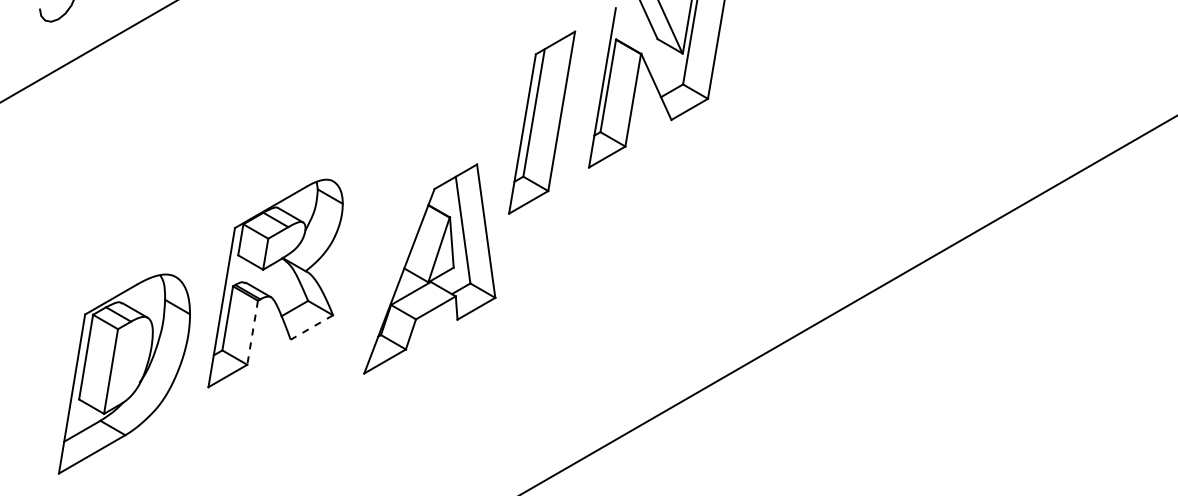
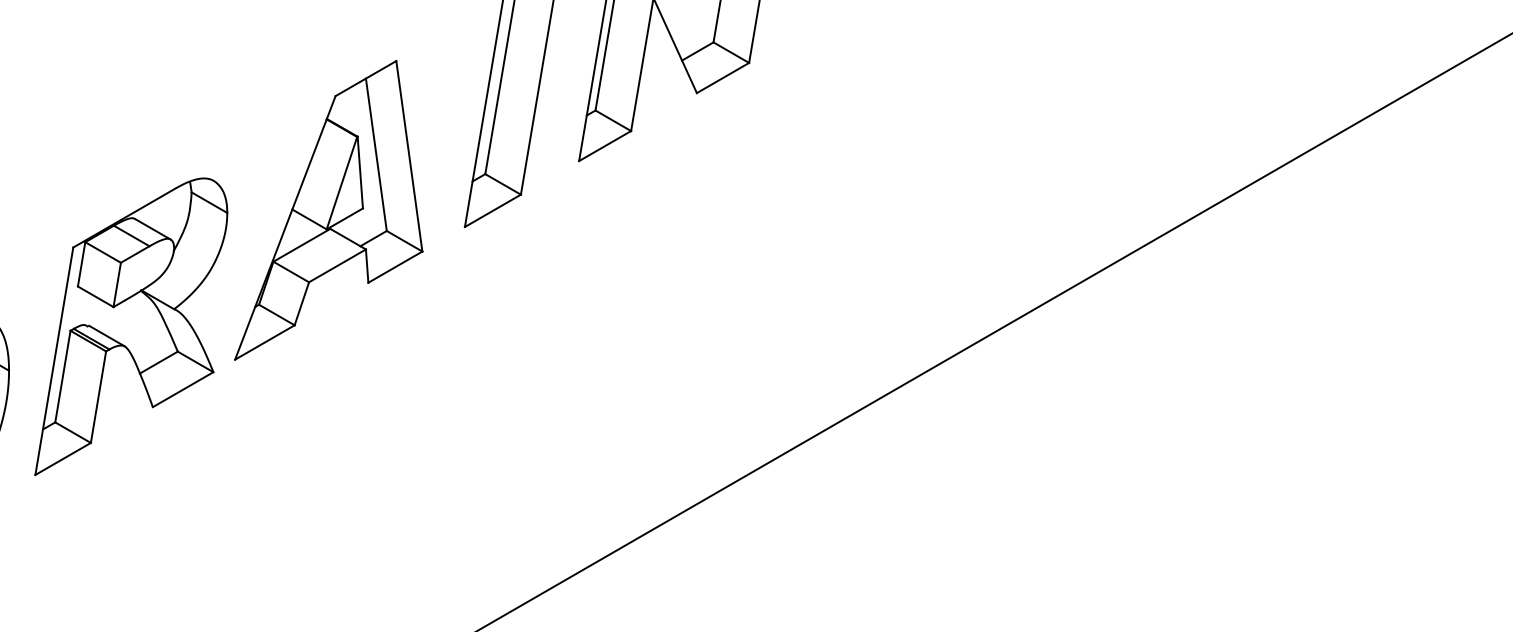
part: (429, 268) -> (328, 209), moved
line: (311, 327) -> (182, 389), dashed -> solid
line: (252, 333) -> (98, 398), dashed -> solid

